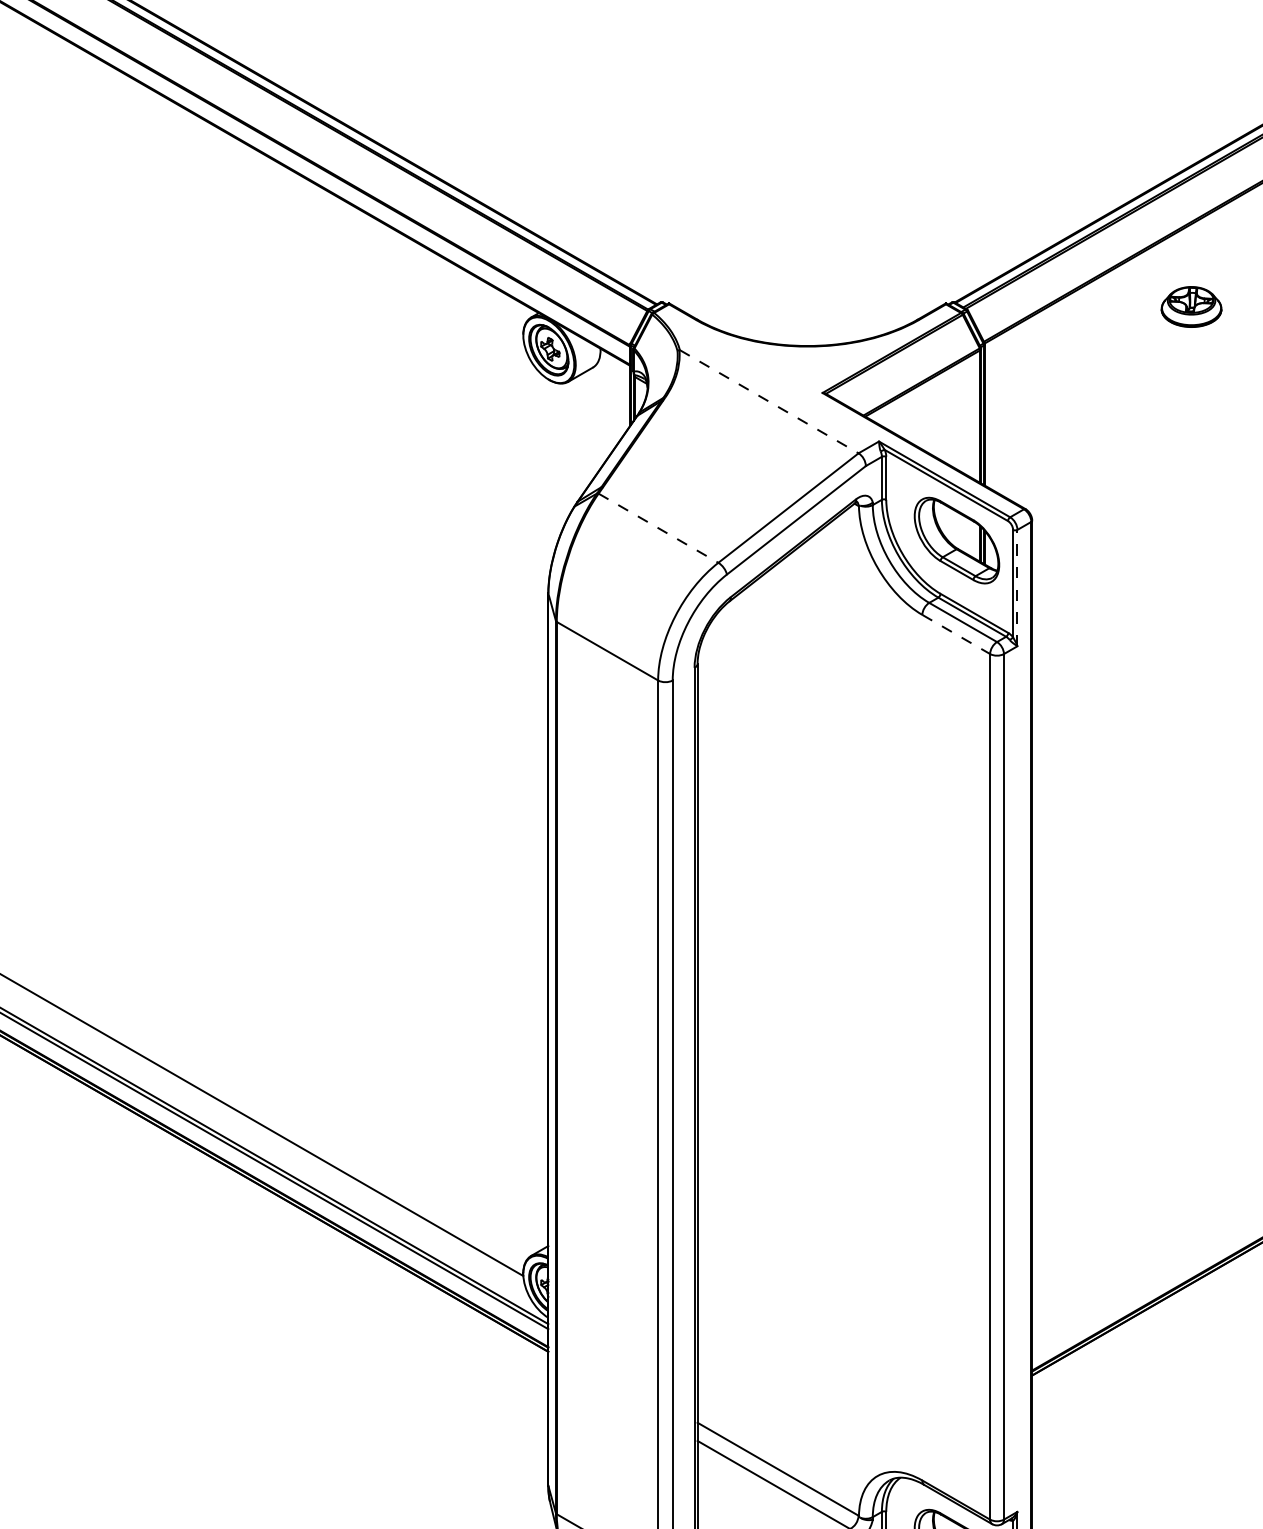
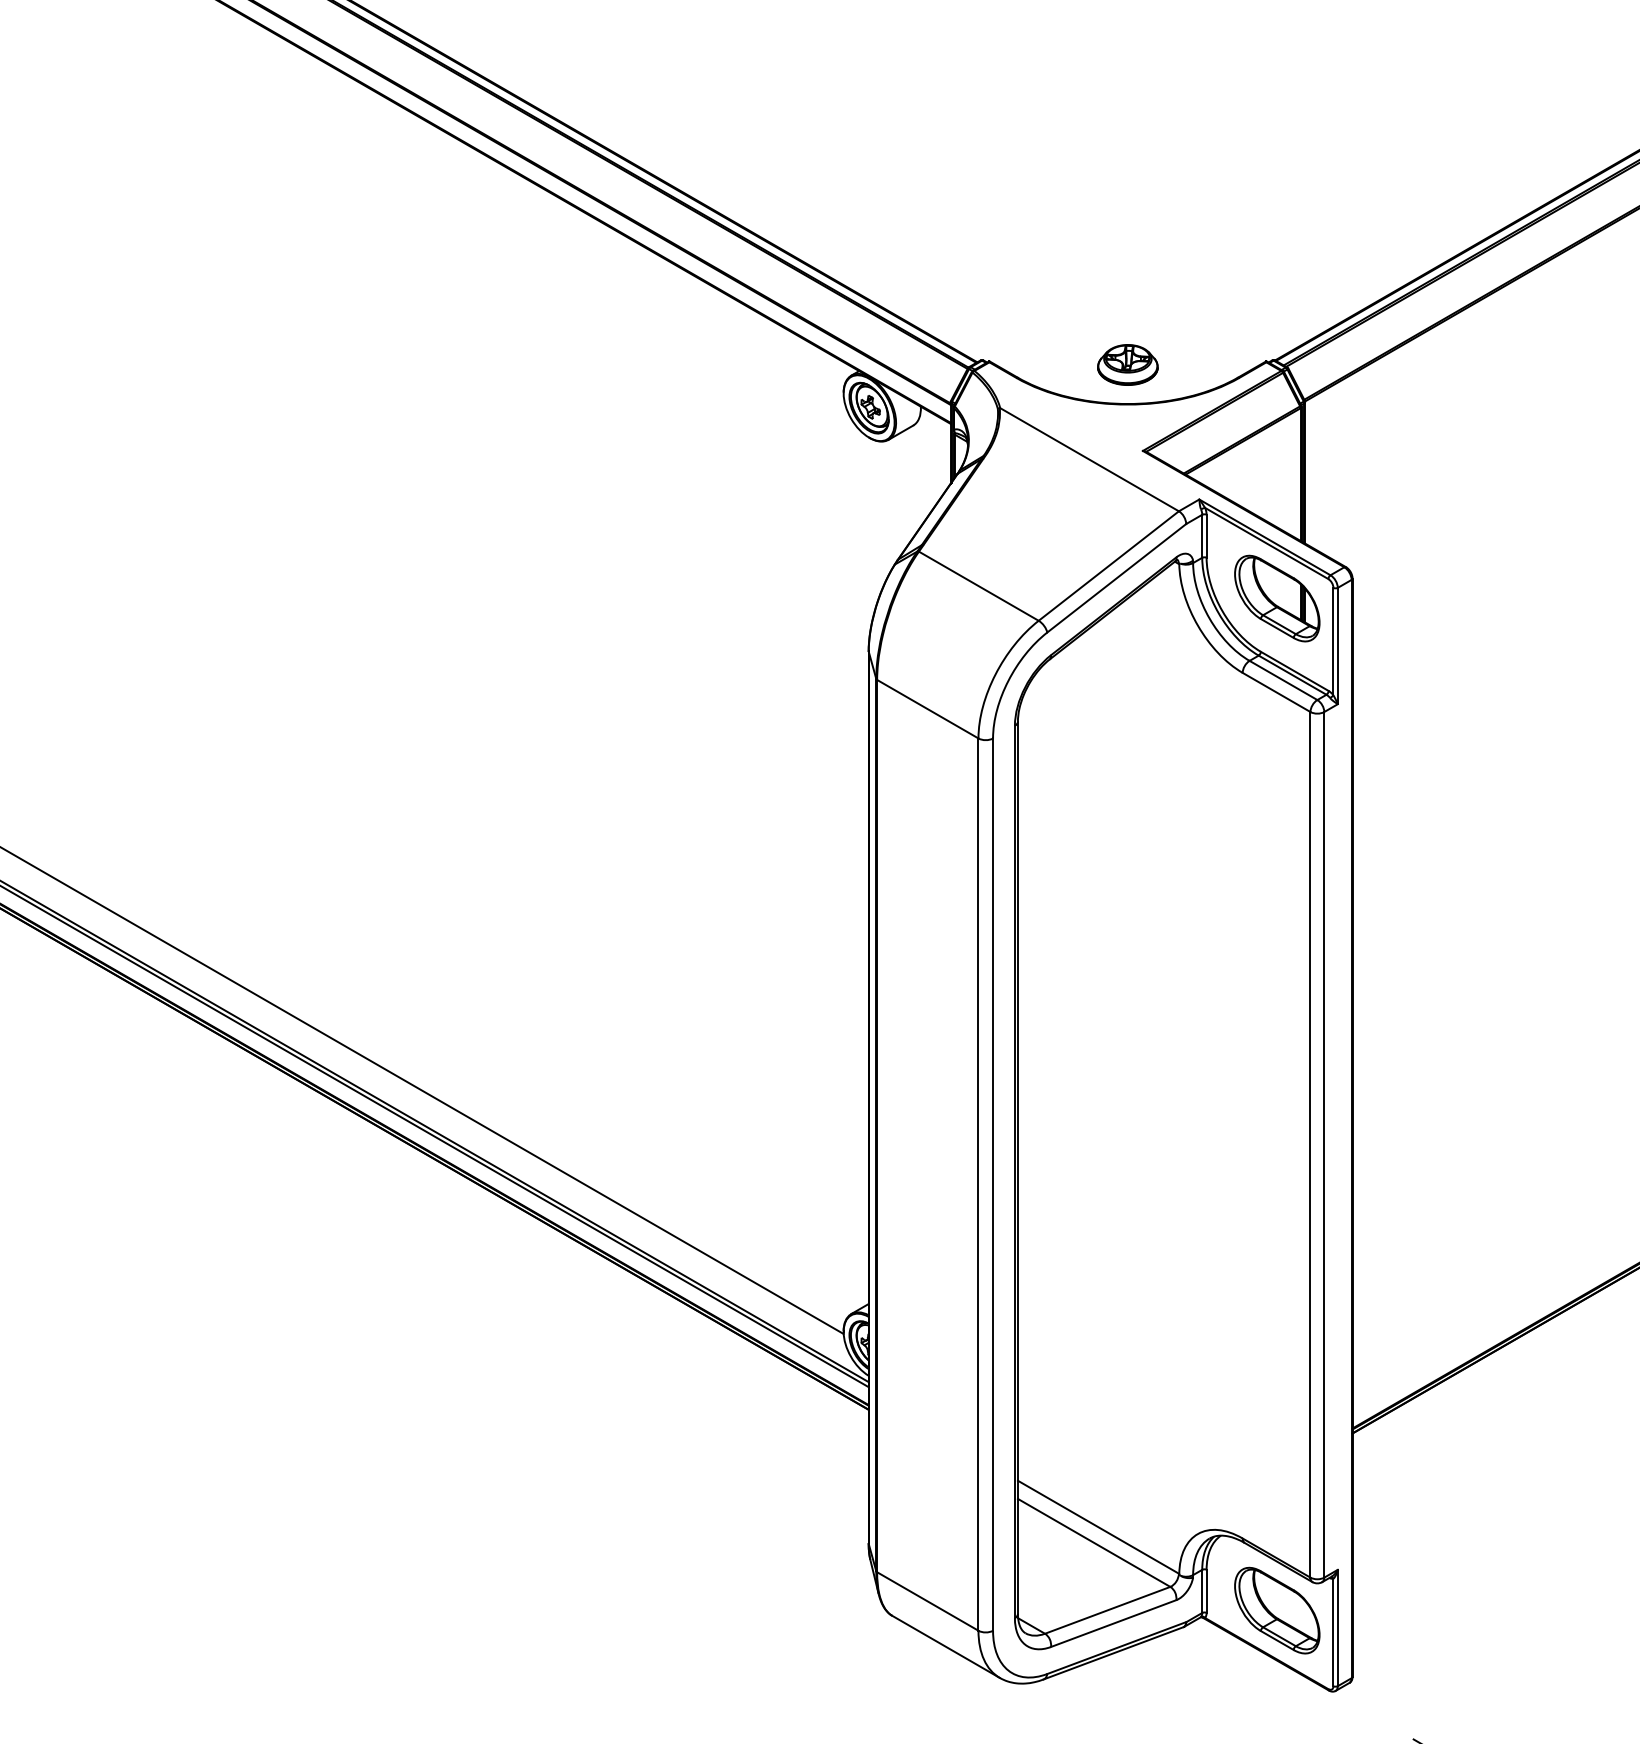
part: (1191, 306) -> (1127, 364), moved
line: (770, 401) -> (1090, 459), dashed -> solid
line: (659, 528) -> (979, 586), dashed -> solid
line: (1017, 587) -> (1337, 645), dashed -> solid
line: (957, 634) -> (1277, 692), dashed -> solid

